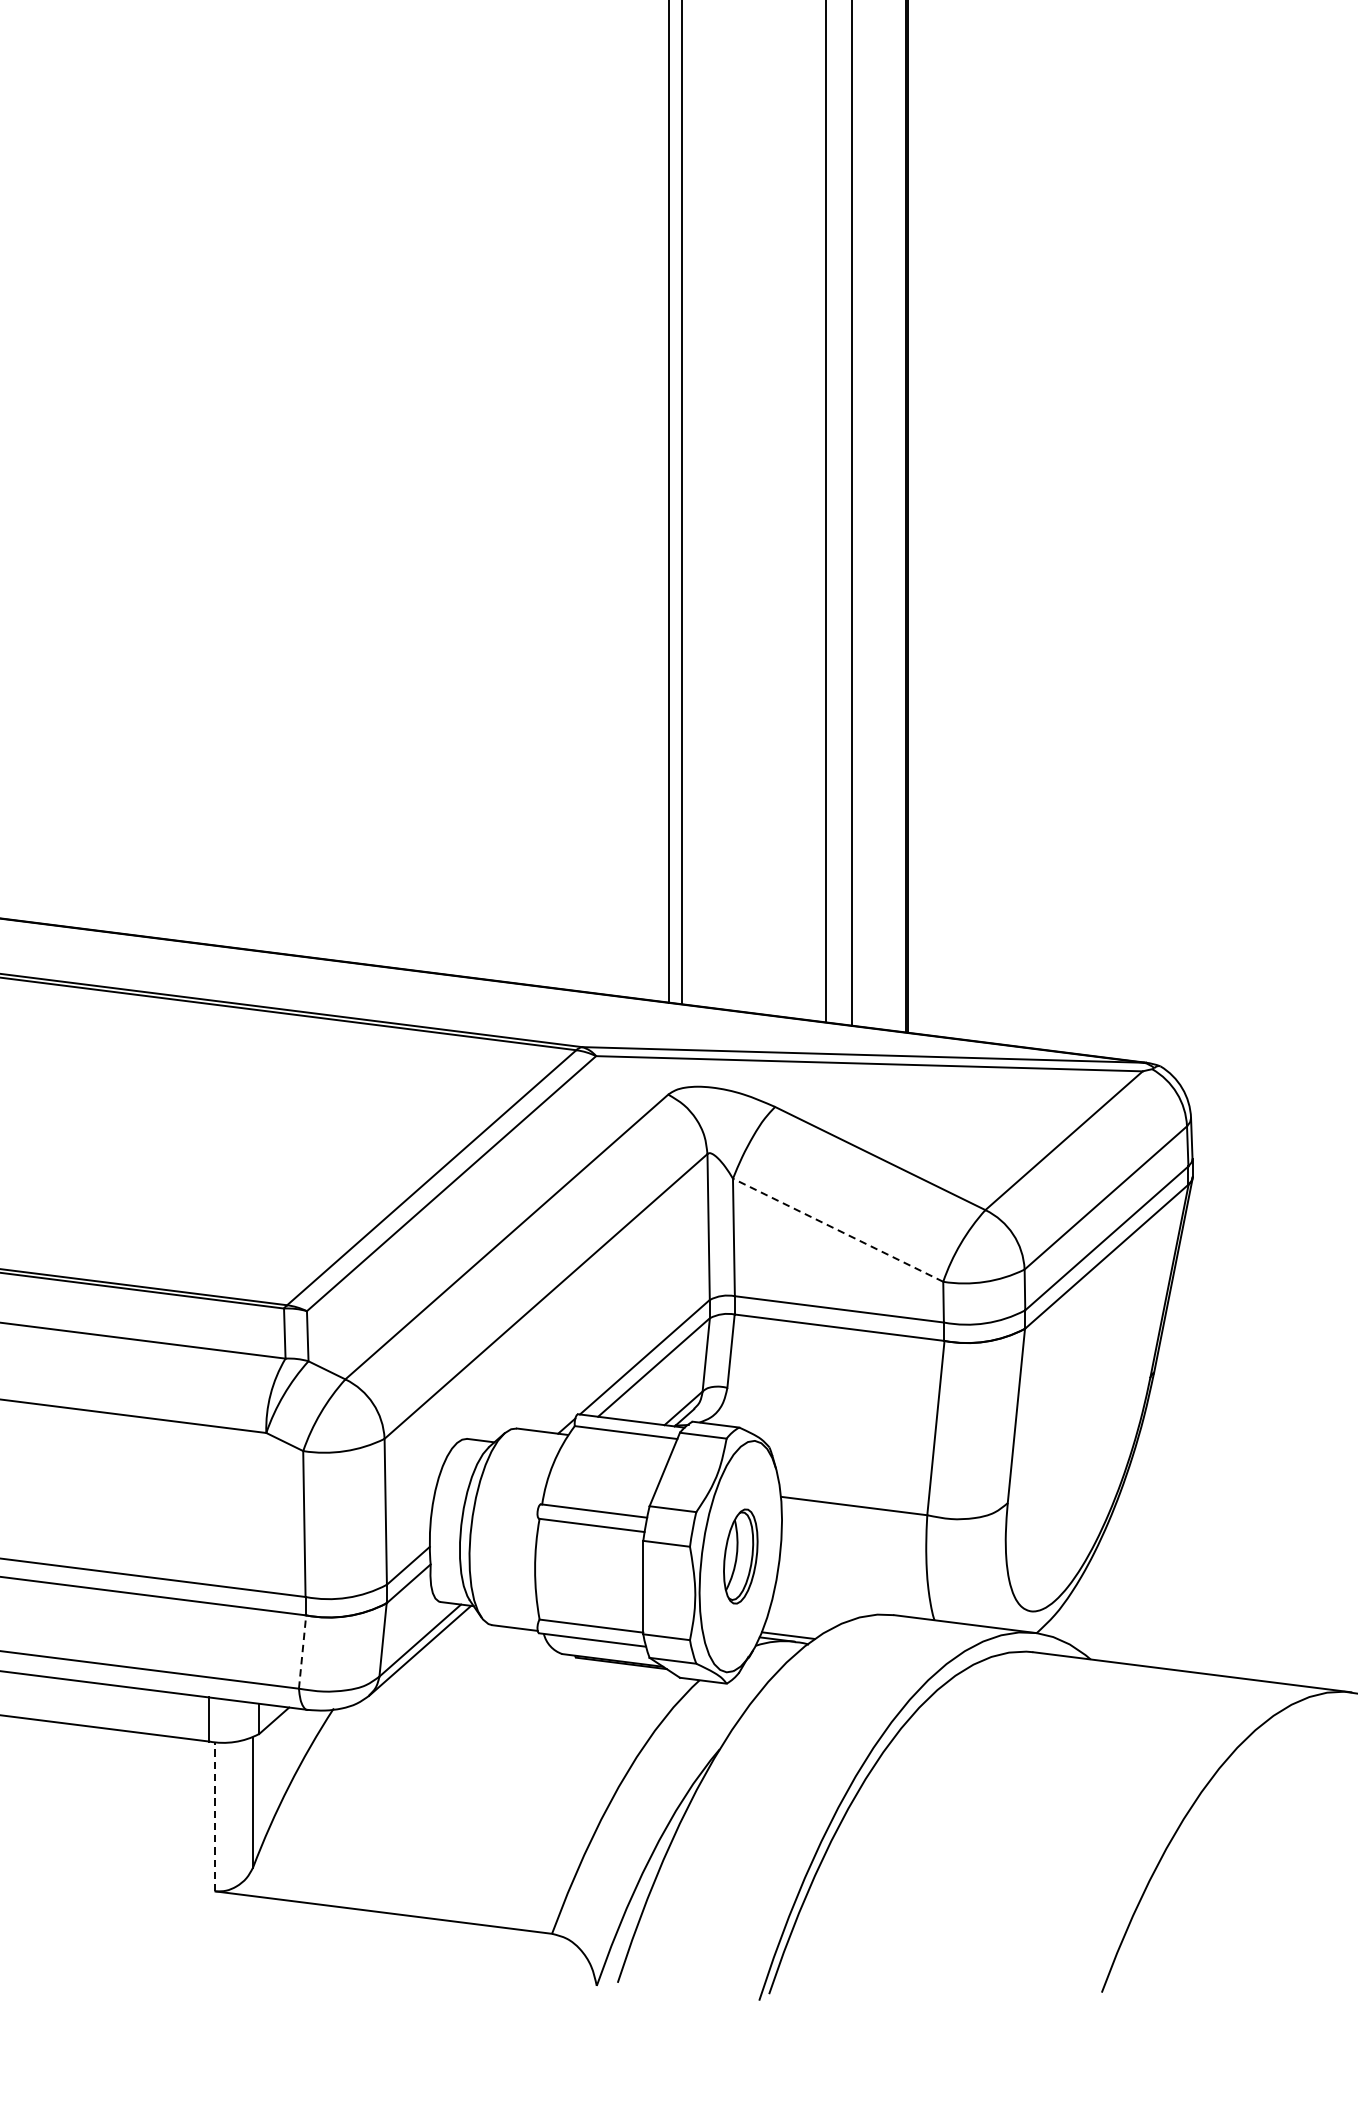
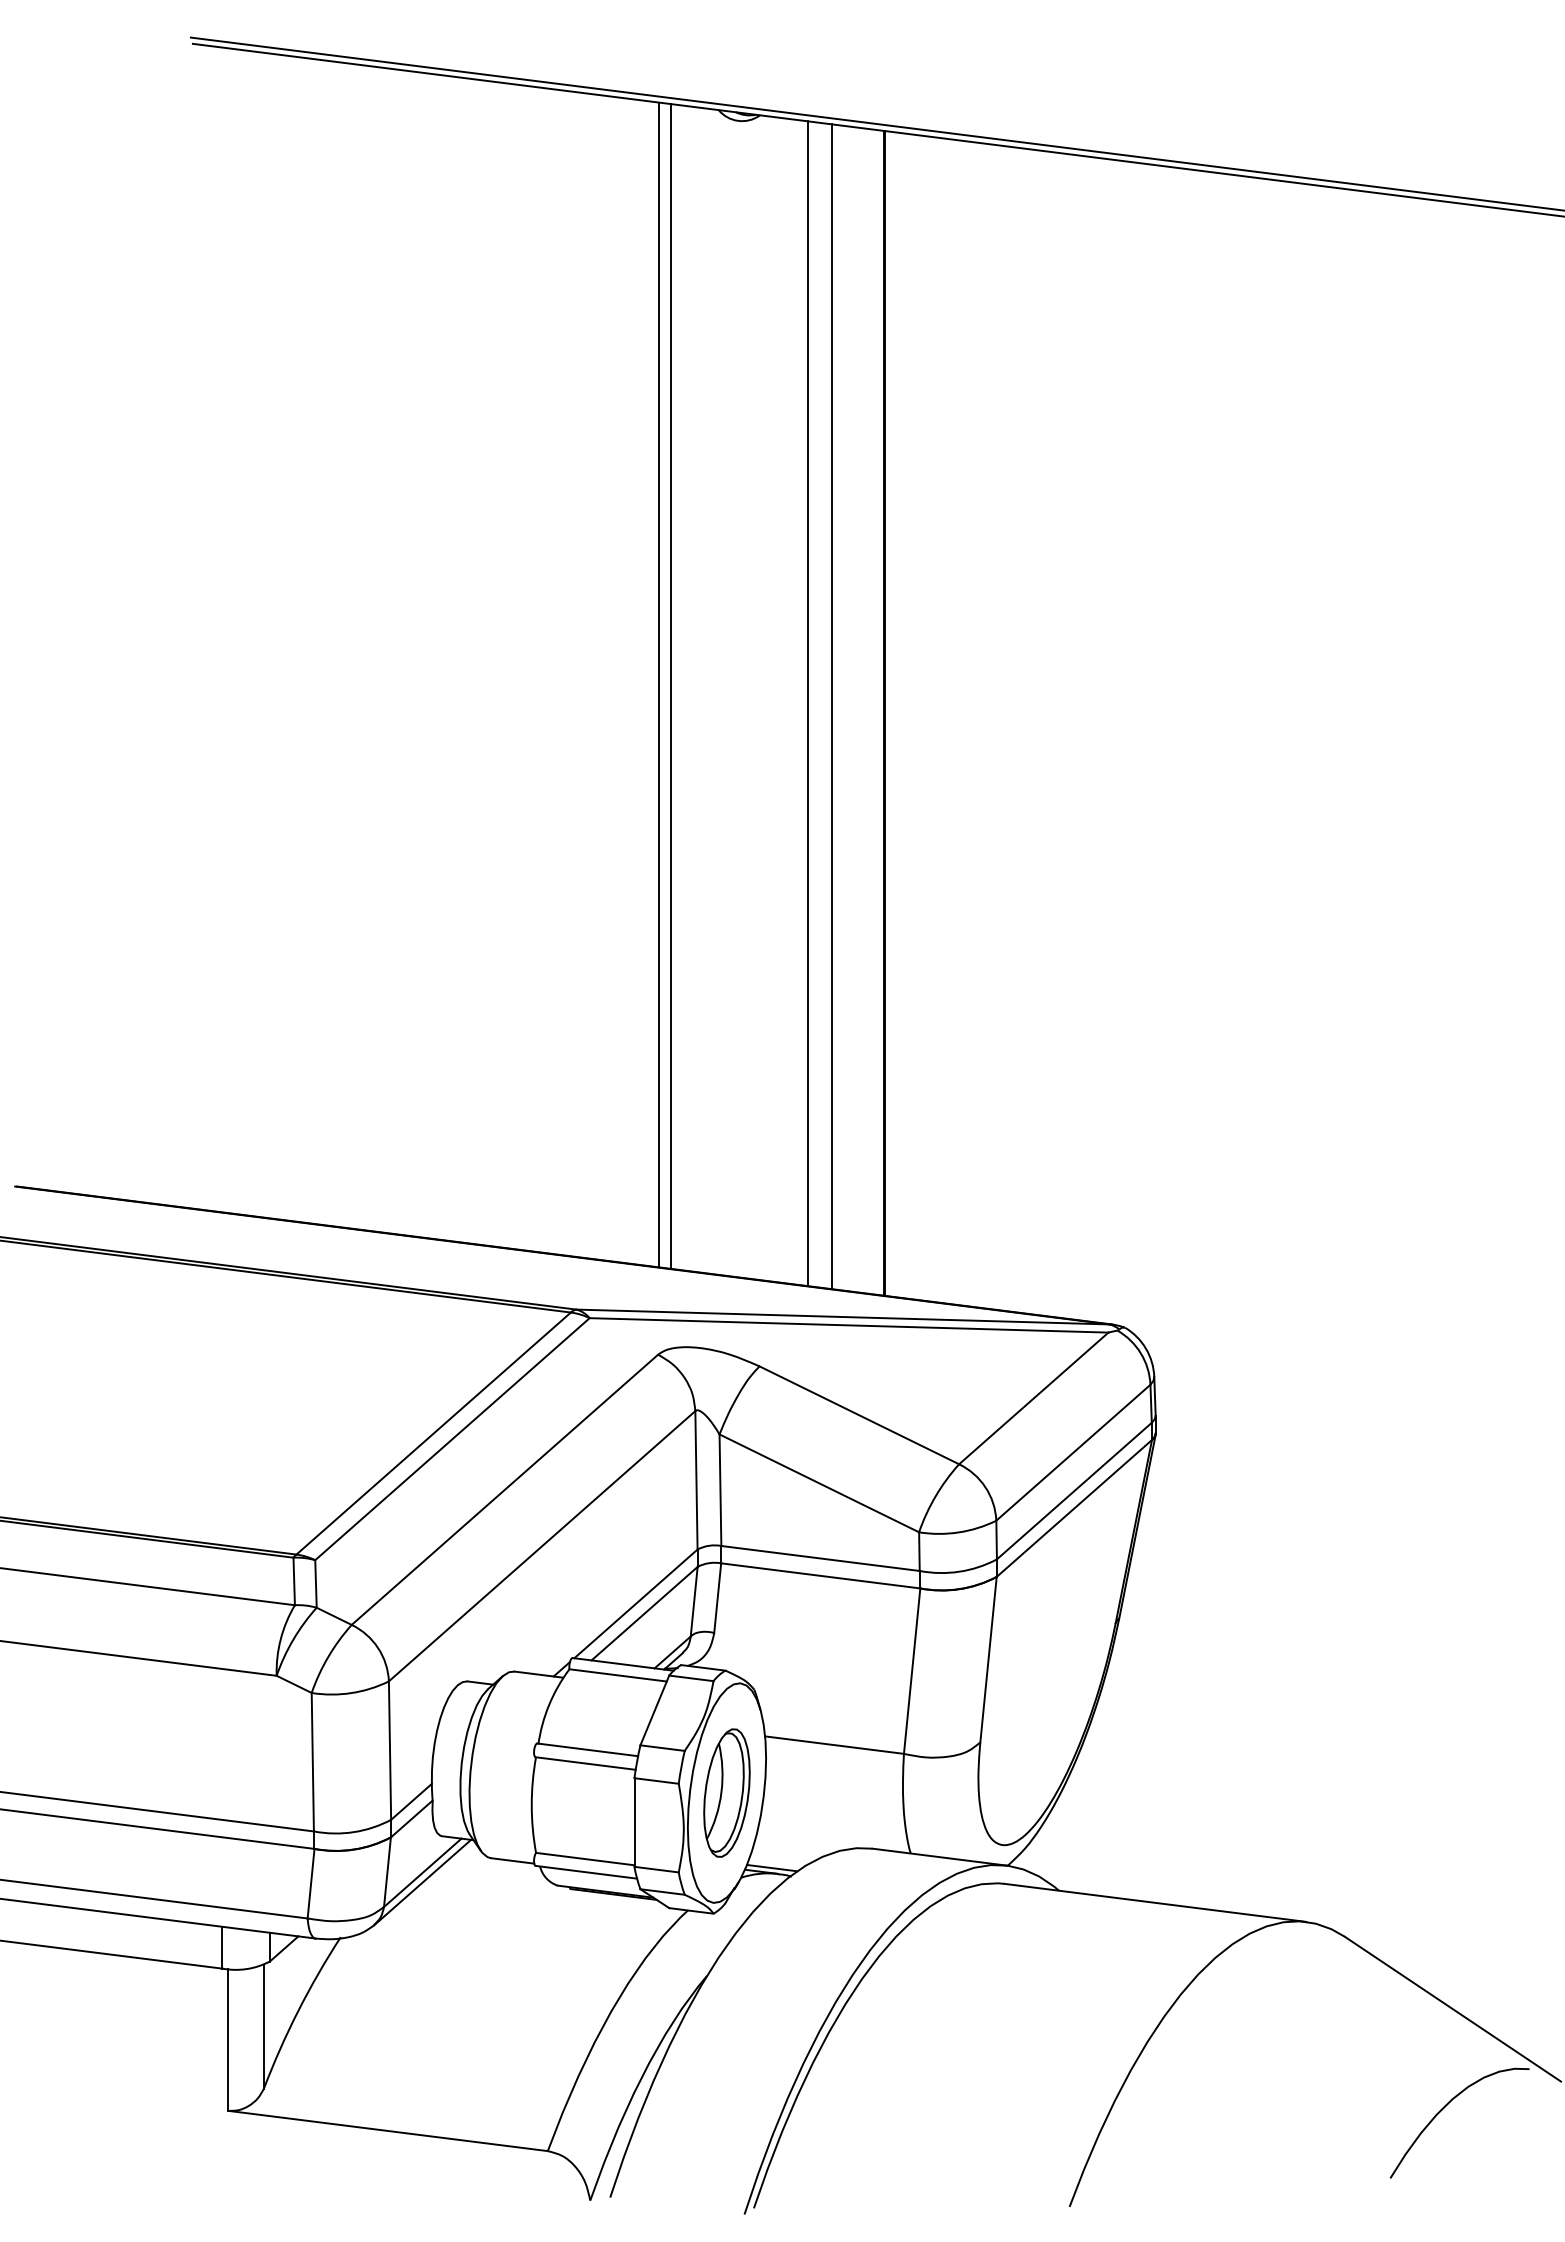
line: (837, 1230) -> (818, 1483), dashed -> solid
part: (740, 1555) -> (726, 1792), size x1.43
line: (303, 1651) -> (311, 1883), dashed -> solid
line: (215, 1817) -> (228, 2040), dashed -> solid

